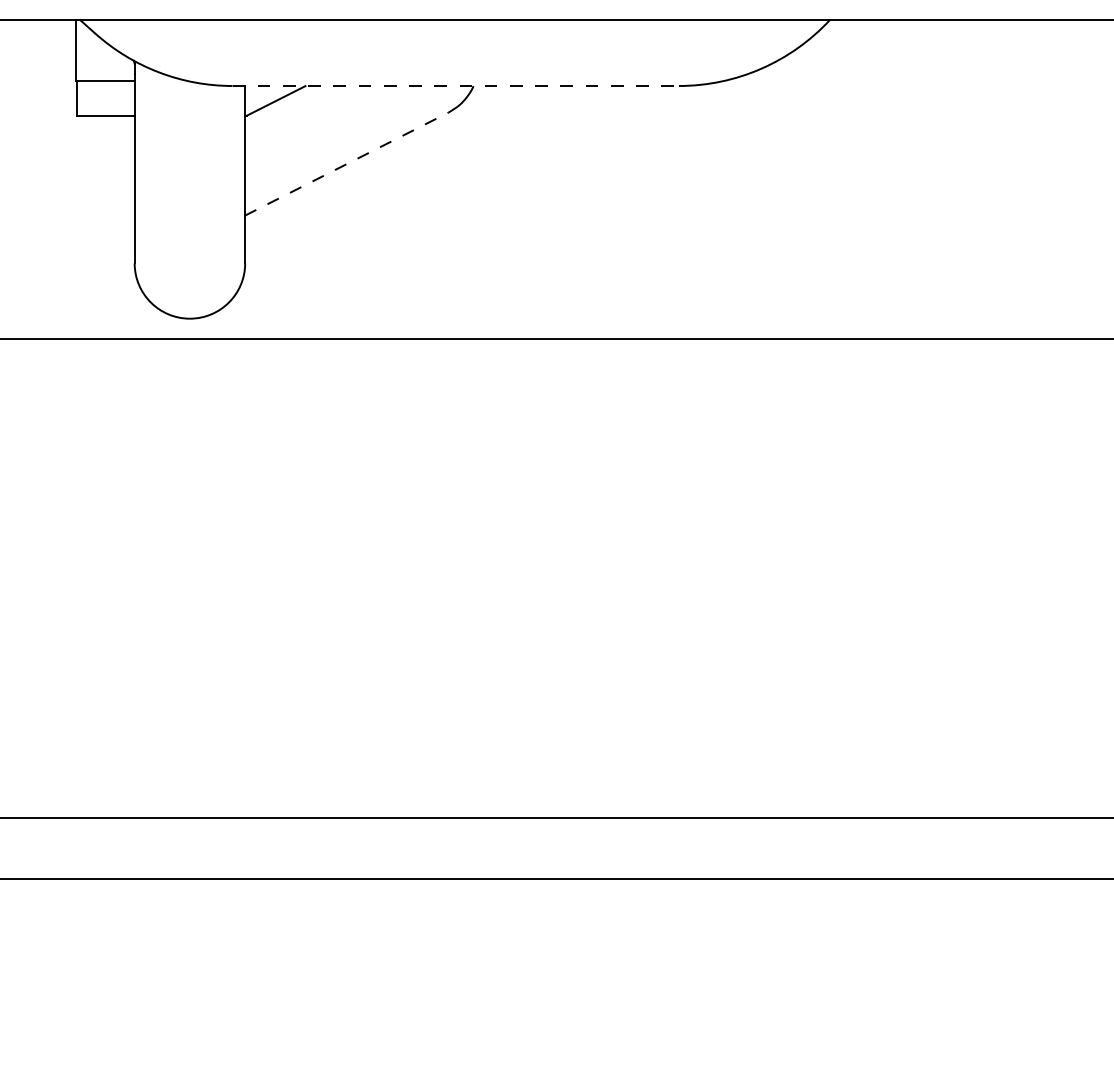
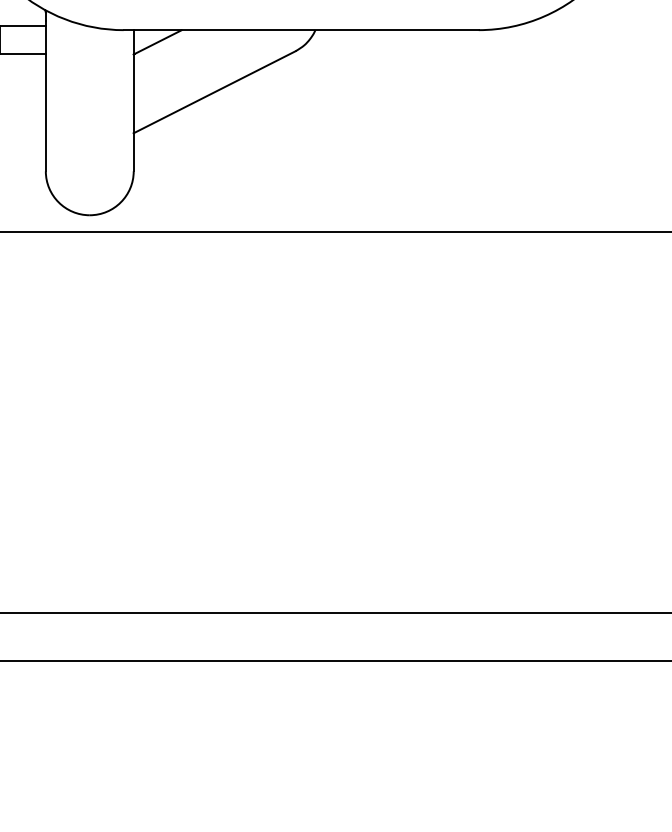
line: (456, 86) -> (301, 30), dashed -> solid
line: (347, 163) -> (215, 91), dashed -> solid

